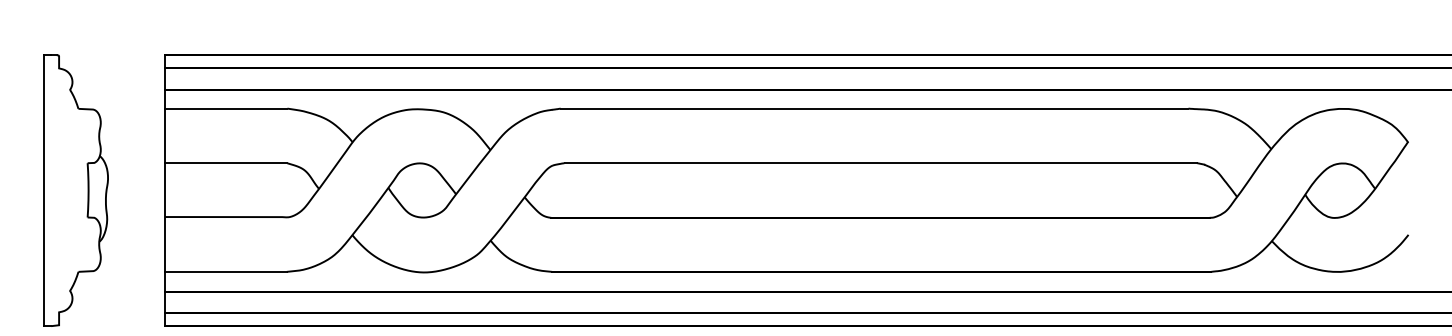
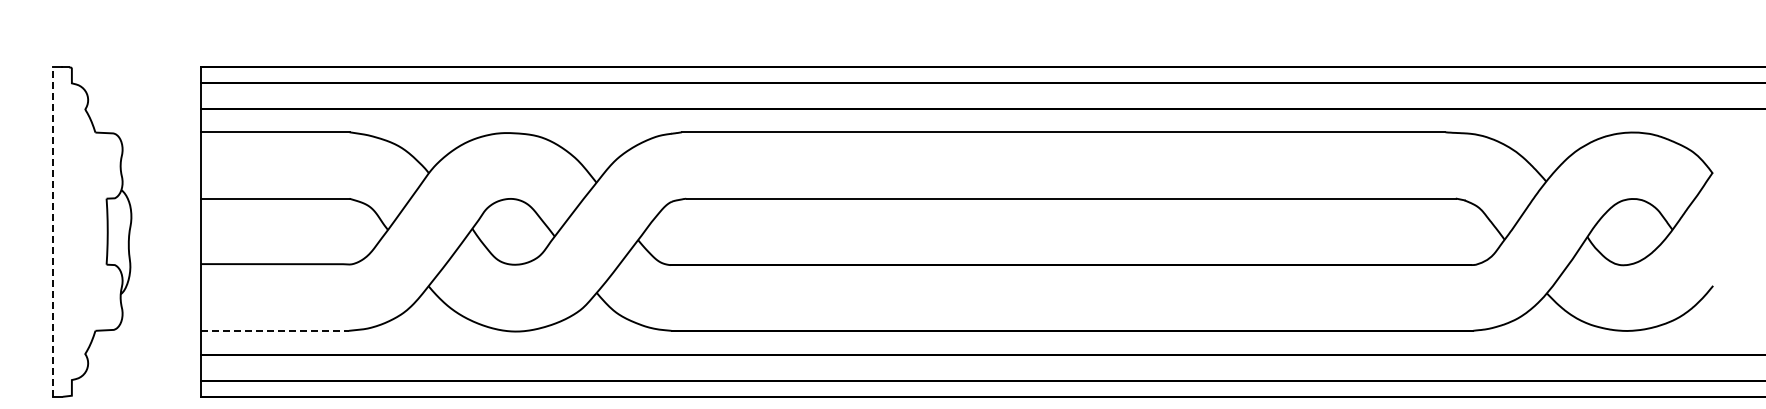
line: (43, 191) -> (52, 232), solid -> dashed
line: (226, 271) -> (275, 330), solid -> dashed

